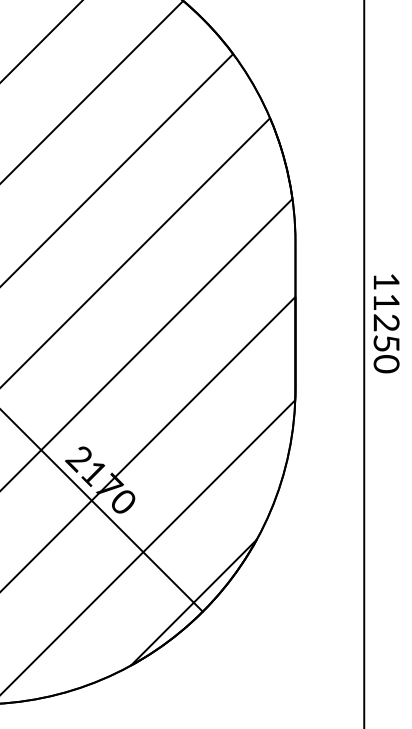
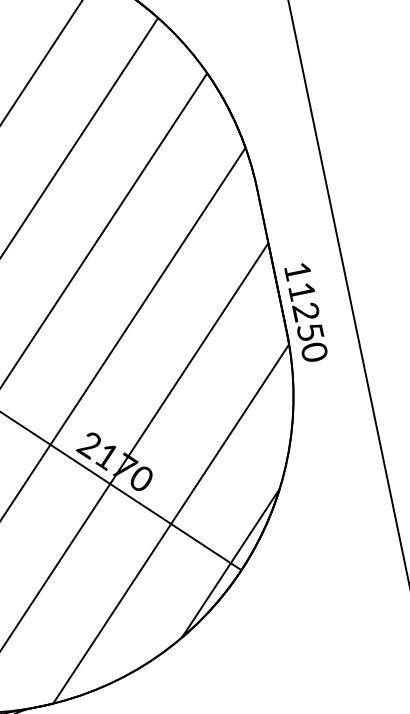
text: (386, 323) -> (306, 312), moved

